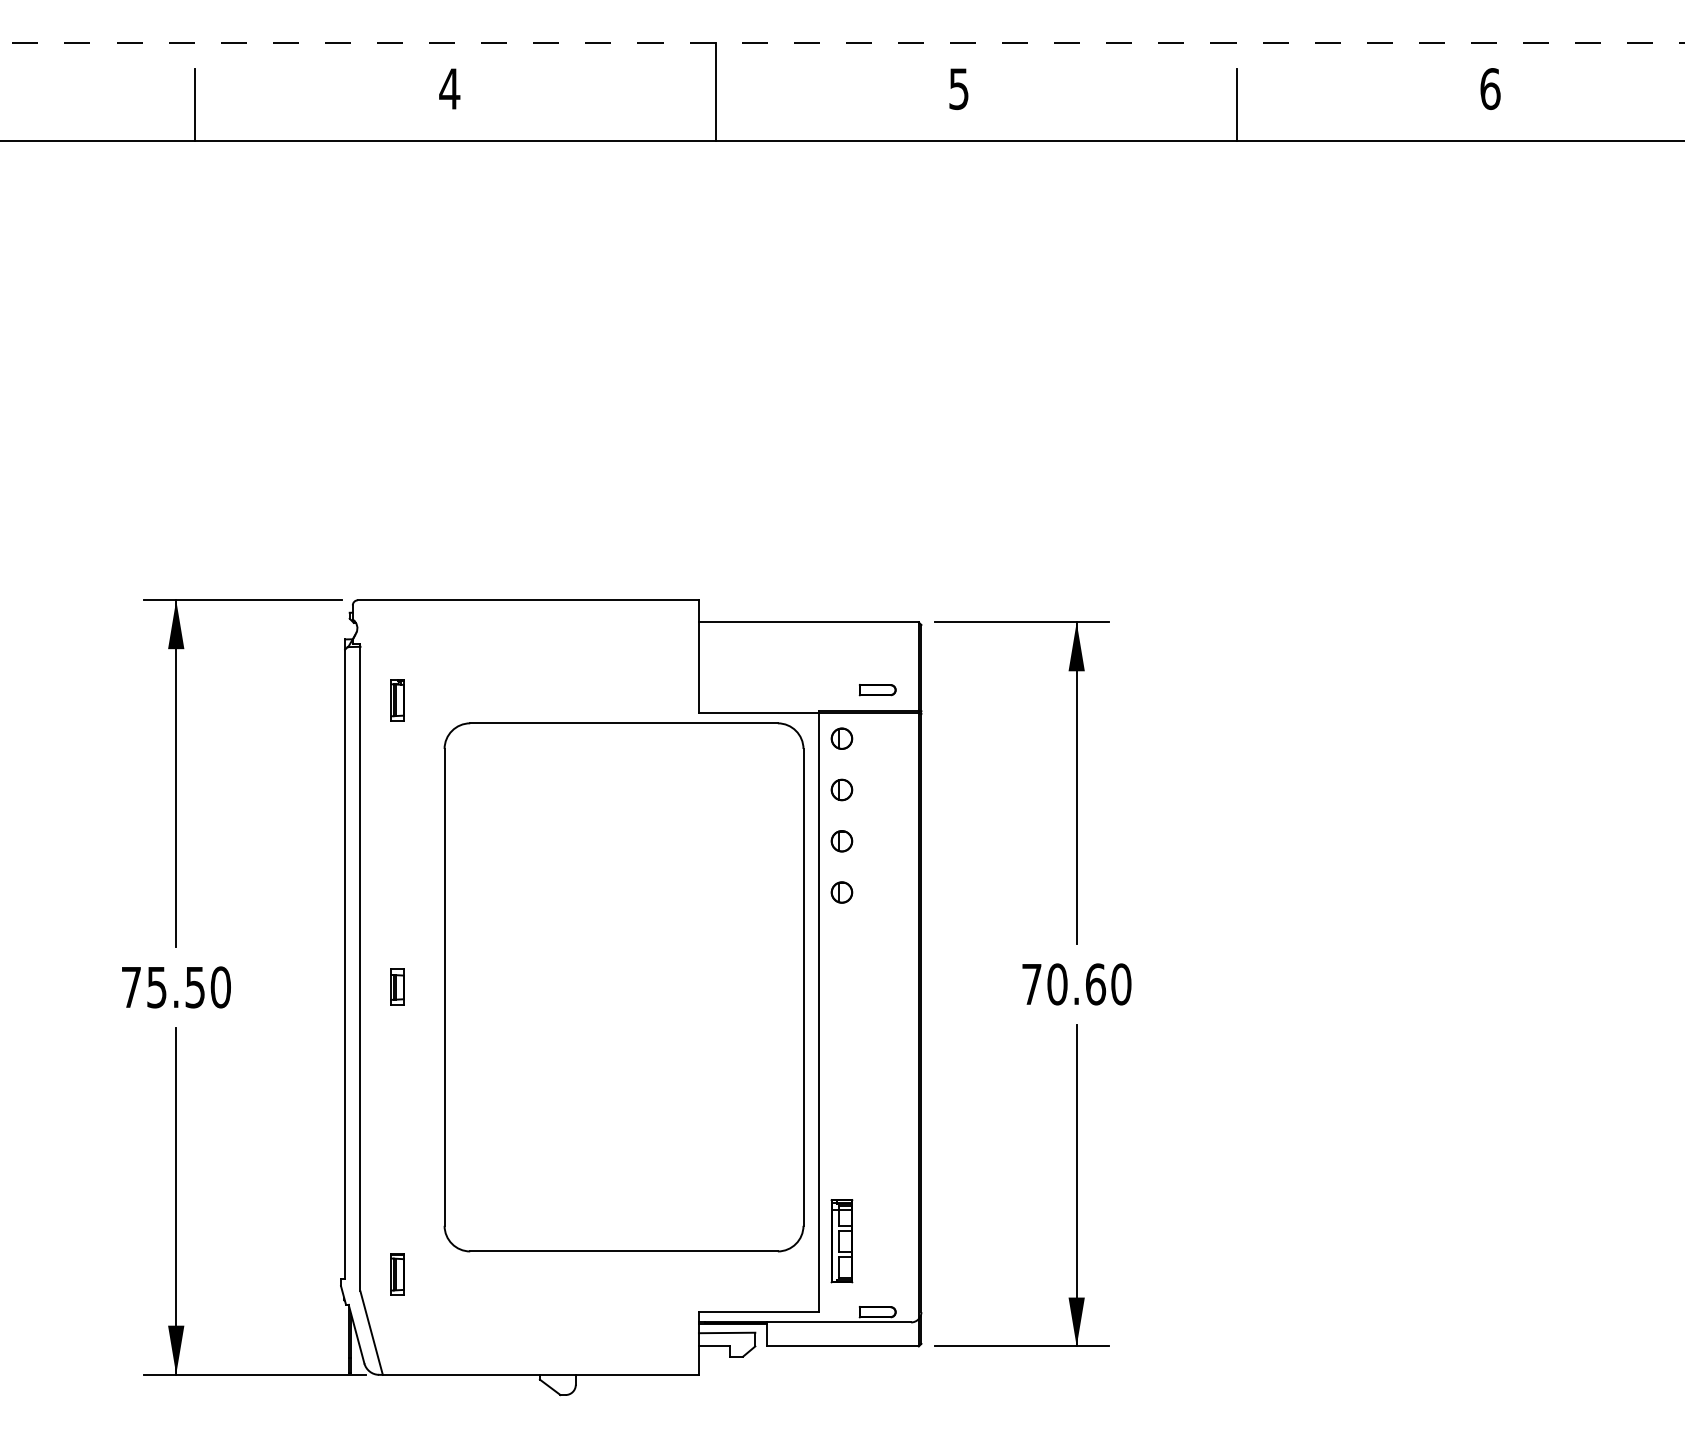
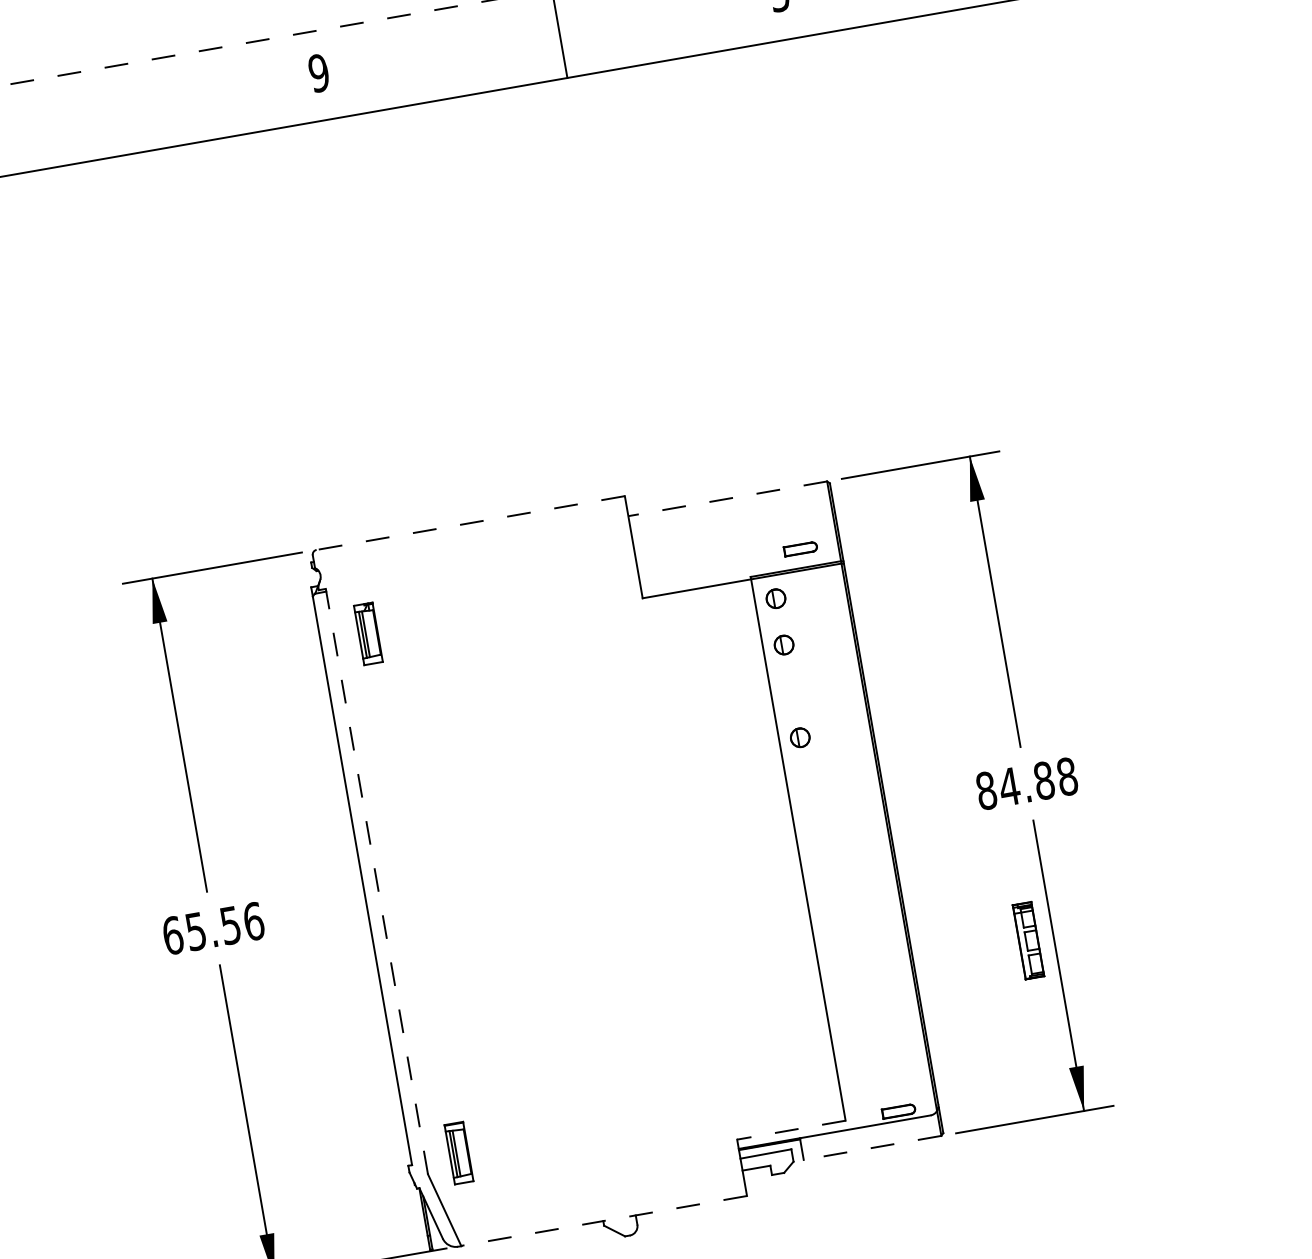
text: (449, 89) -> (318, 73), 4 -> 9
line: (194, 104) -> (90, 127), removed
line: (527, 600) -> (469, 523), solid -> dashed
line: (808, 622) -> (727, 498), solid -> dashed
part: (397, 700) -> (368, 634), size x1.6
part: (841, 841) -> (791, 691), removed
line: (360, 967) -> (376, 881), solid -> dashed
text: (1076, 984) -> (1026, 783), 70.60 -> 84.88
part: (397, 986) -> (413, 892), removed
text: (176, 987) -> (213, 928), 75.50 -> 65.56
part: (623, 987) -> (617, 858), removed
part: (841, 1241) -> (1028, 941), moved
part: (397, 1274) -> (458, 1153), size x1.6
line: (758, 1312) -> (791, 1130), solid -> dashed
line: (842, 1346) -> (872, 1148), solid -> dashed
line: (540, 1374) -> (603, 1220), solid -> dashed

